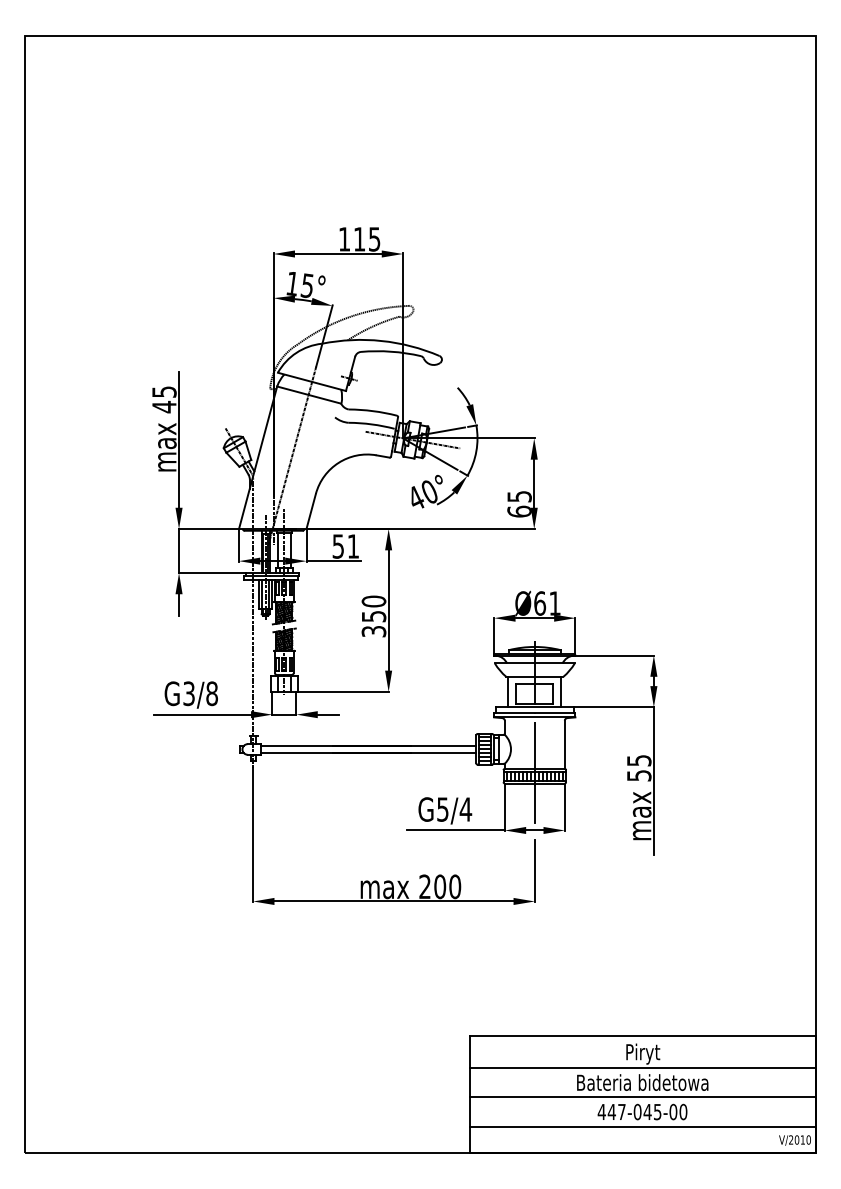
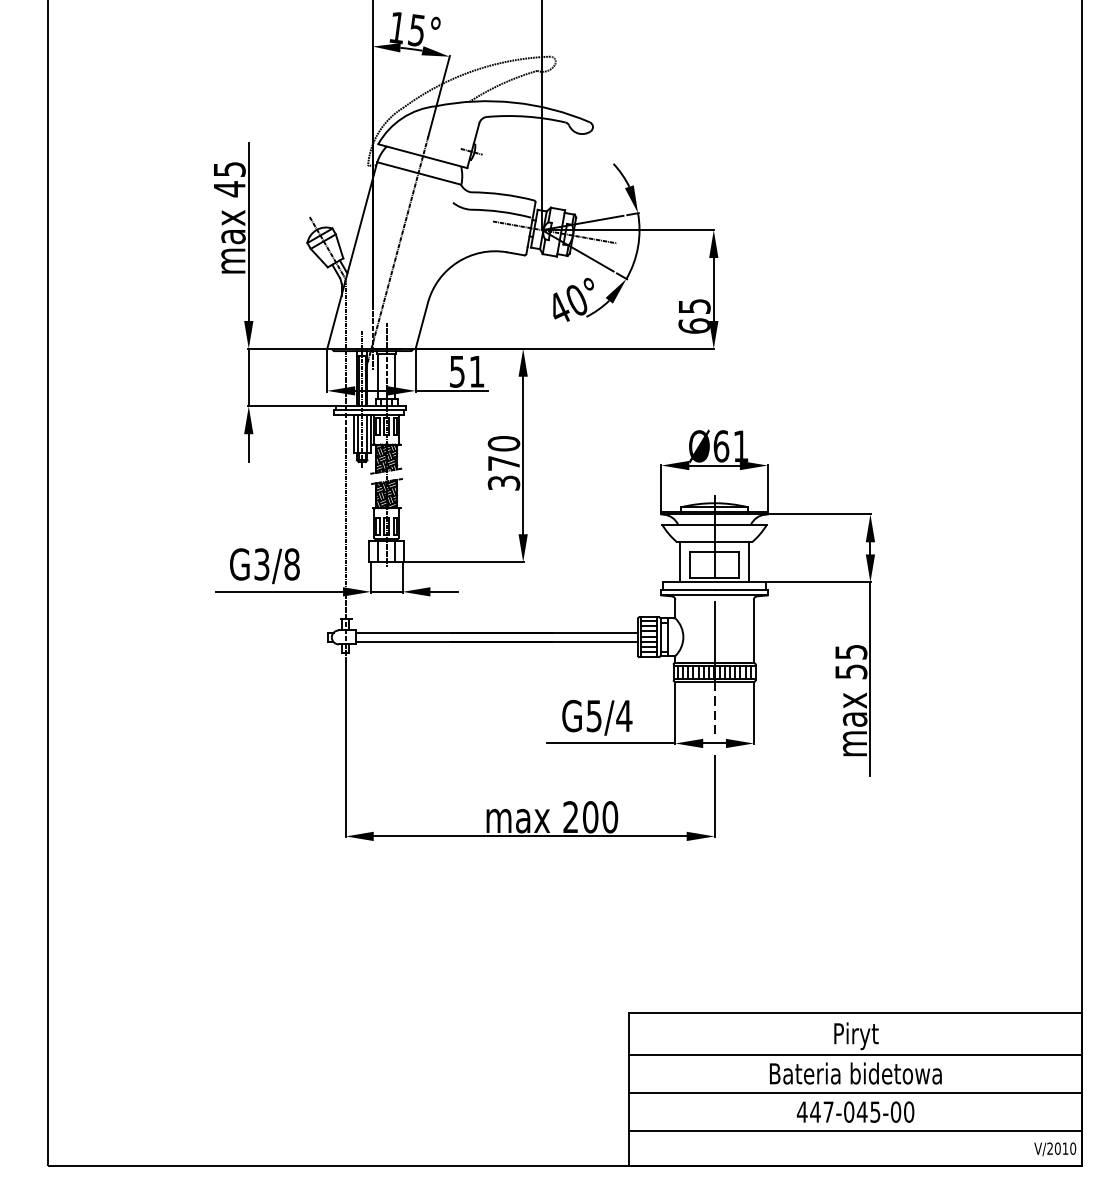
text: (374, 616) -> (504, 463), 350 -> 370
line: (534, 803) -> (714, 708), solid -> dashed

